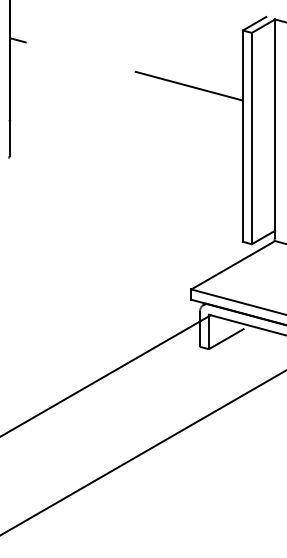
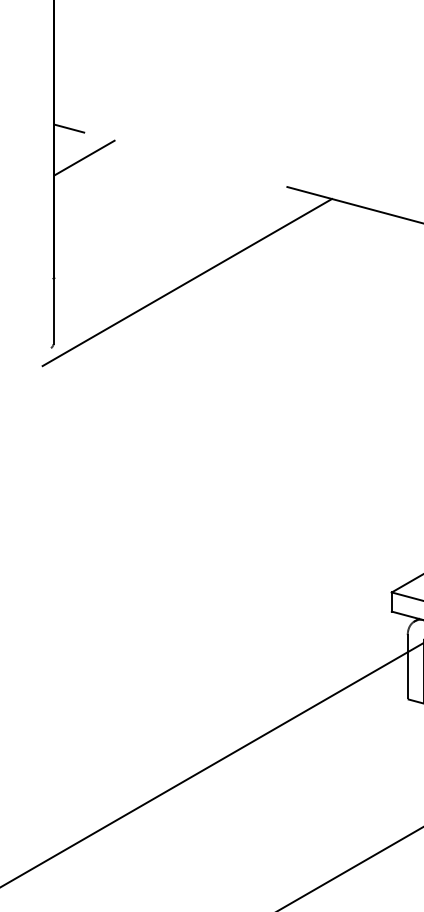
line: (26, 55) -> (84, 156), added
line: (81, 122) -> (187, 281), added

